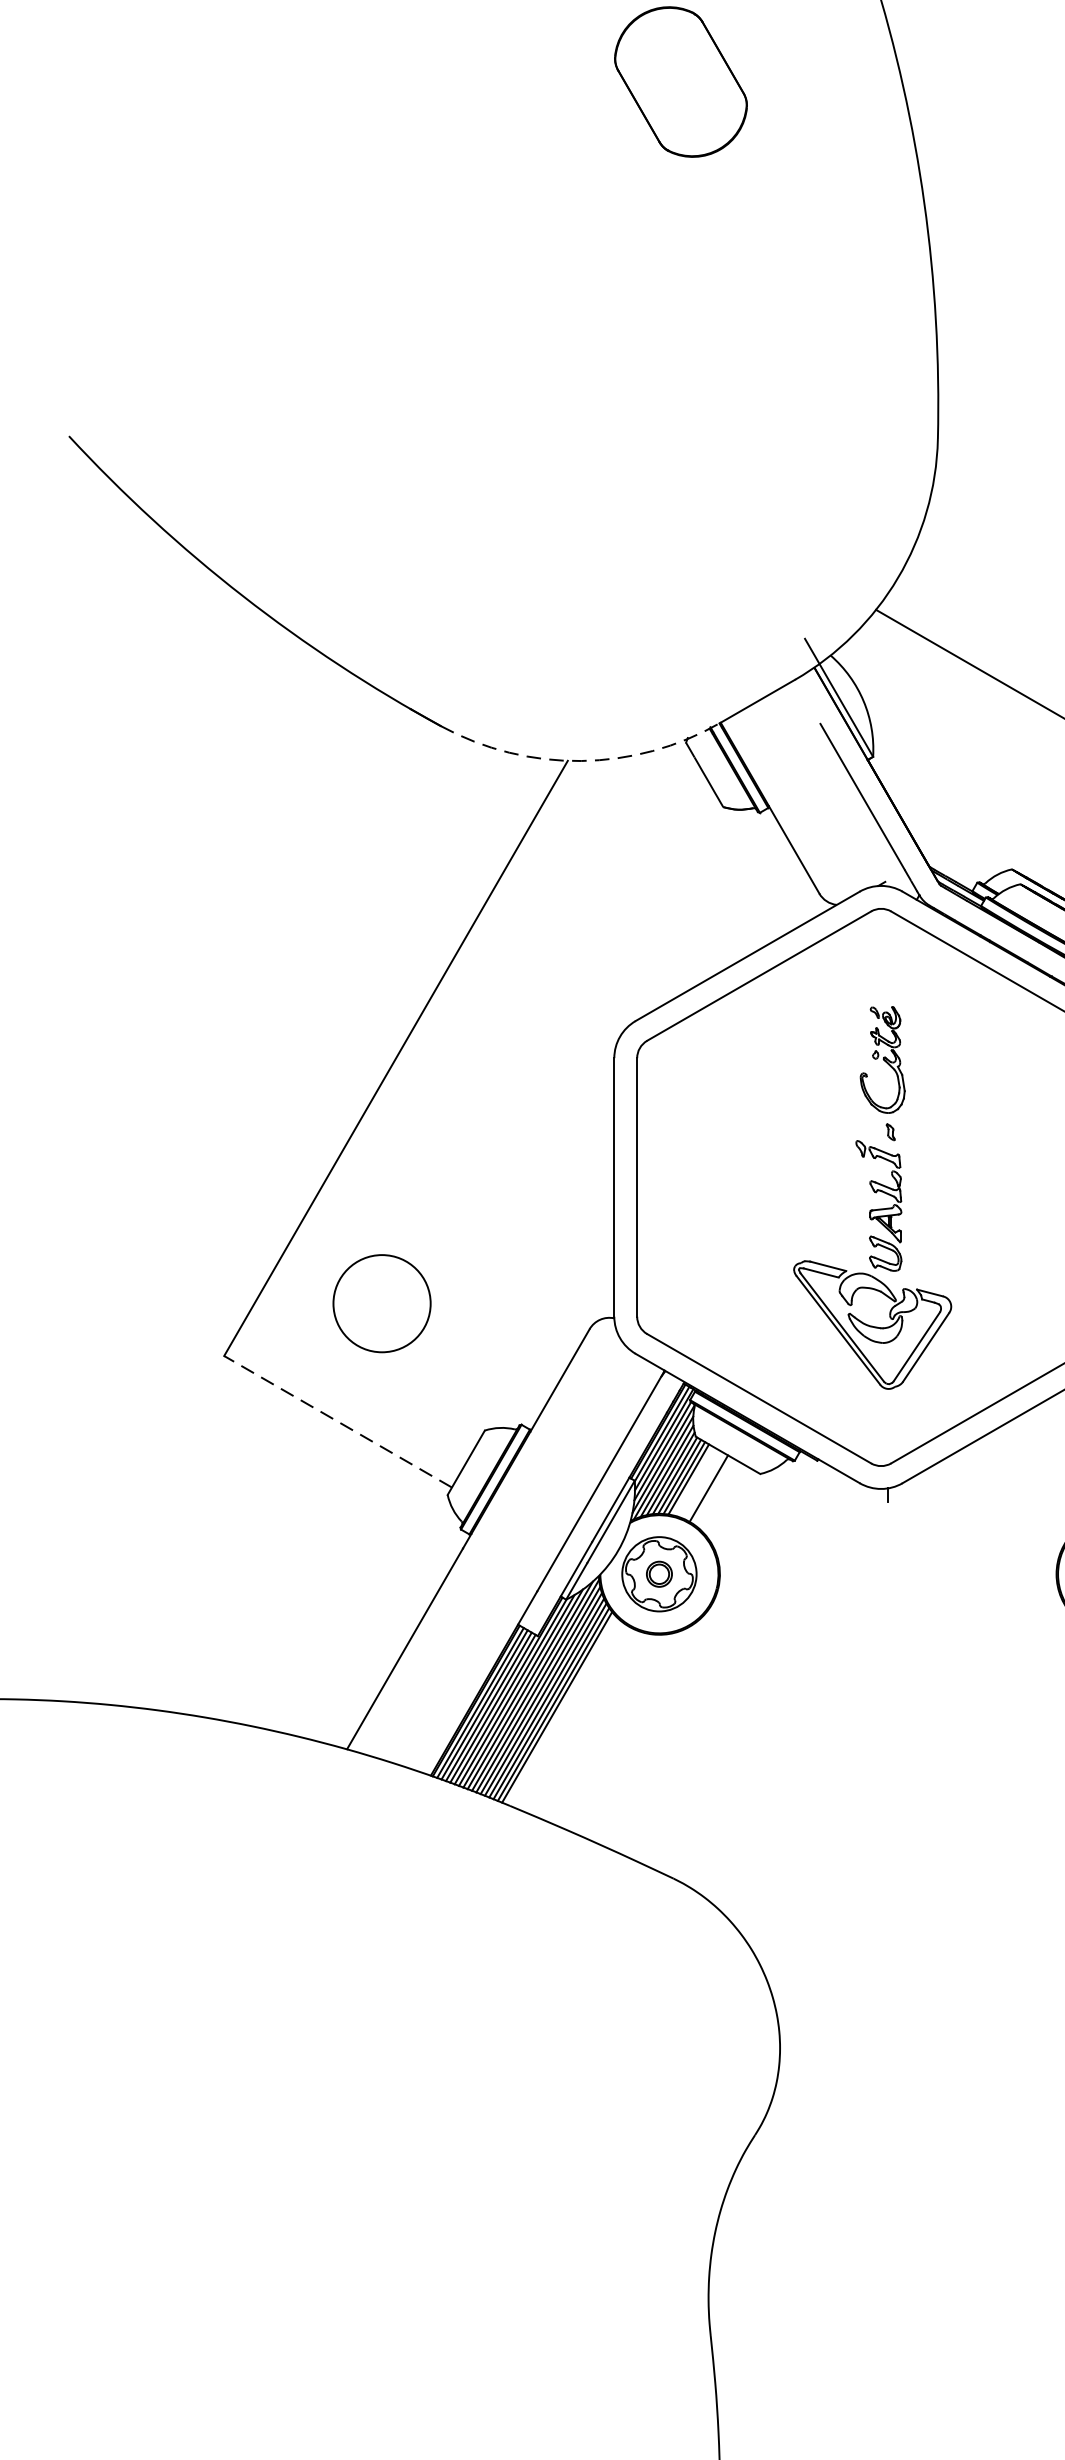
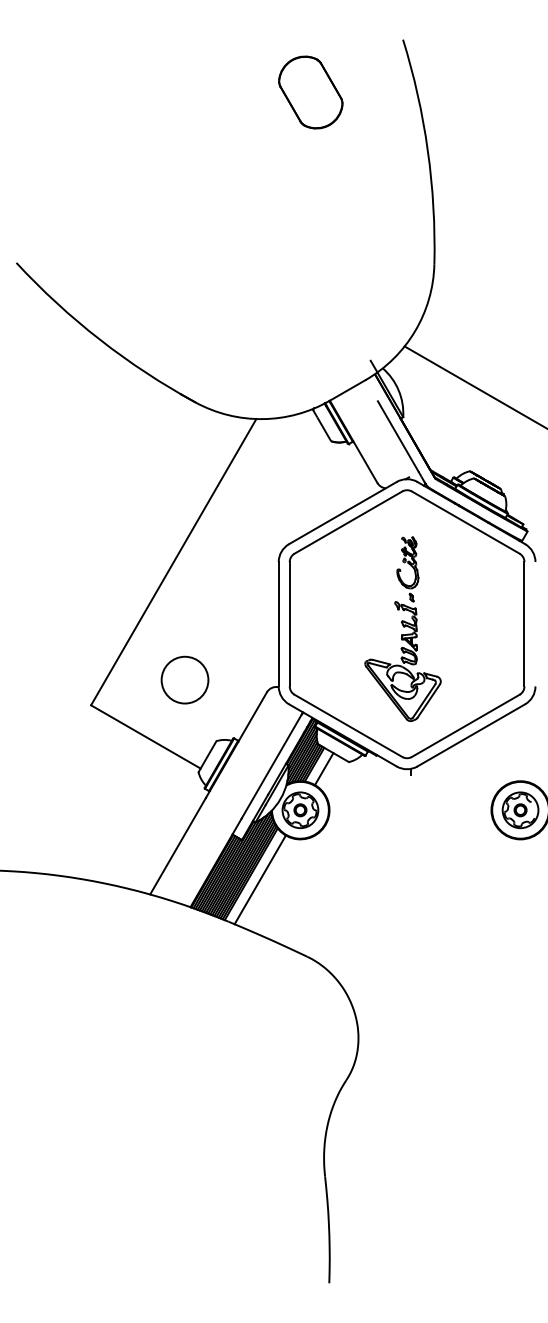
arc: (580, 761) -> (262, 419), dashed -> solid
circle: (380, 1302) -> (184, 679), moved
line: (337, 1420) -> (145, 736), dashed -> solid
line: (574, 1718) -> (259, 879), added

